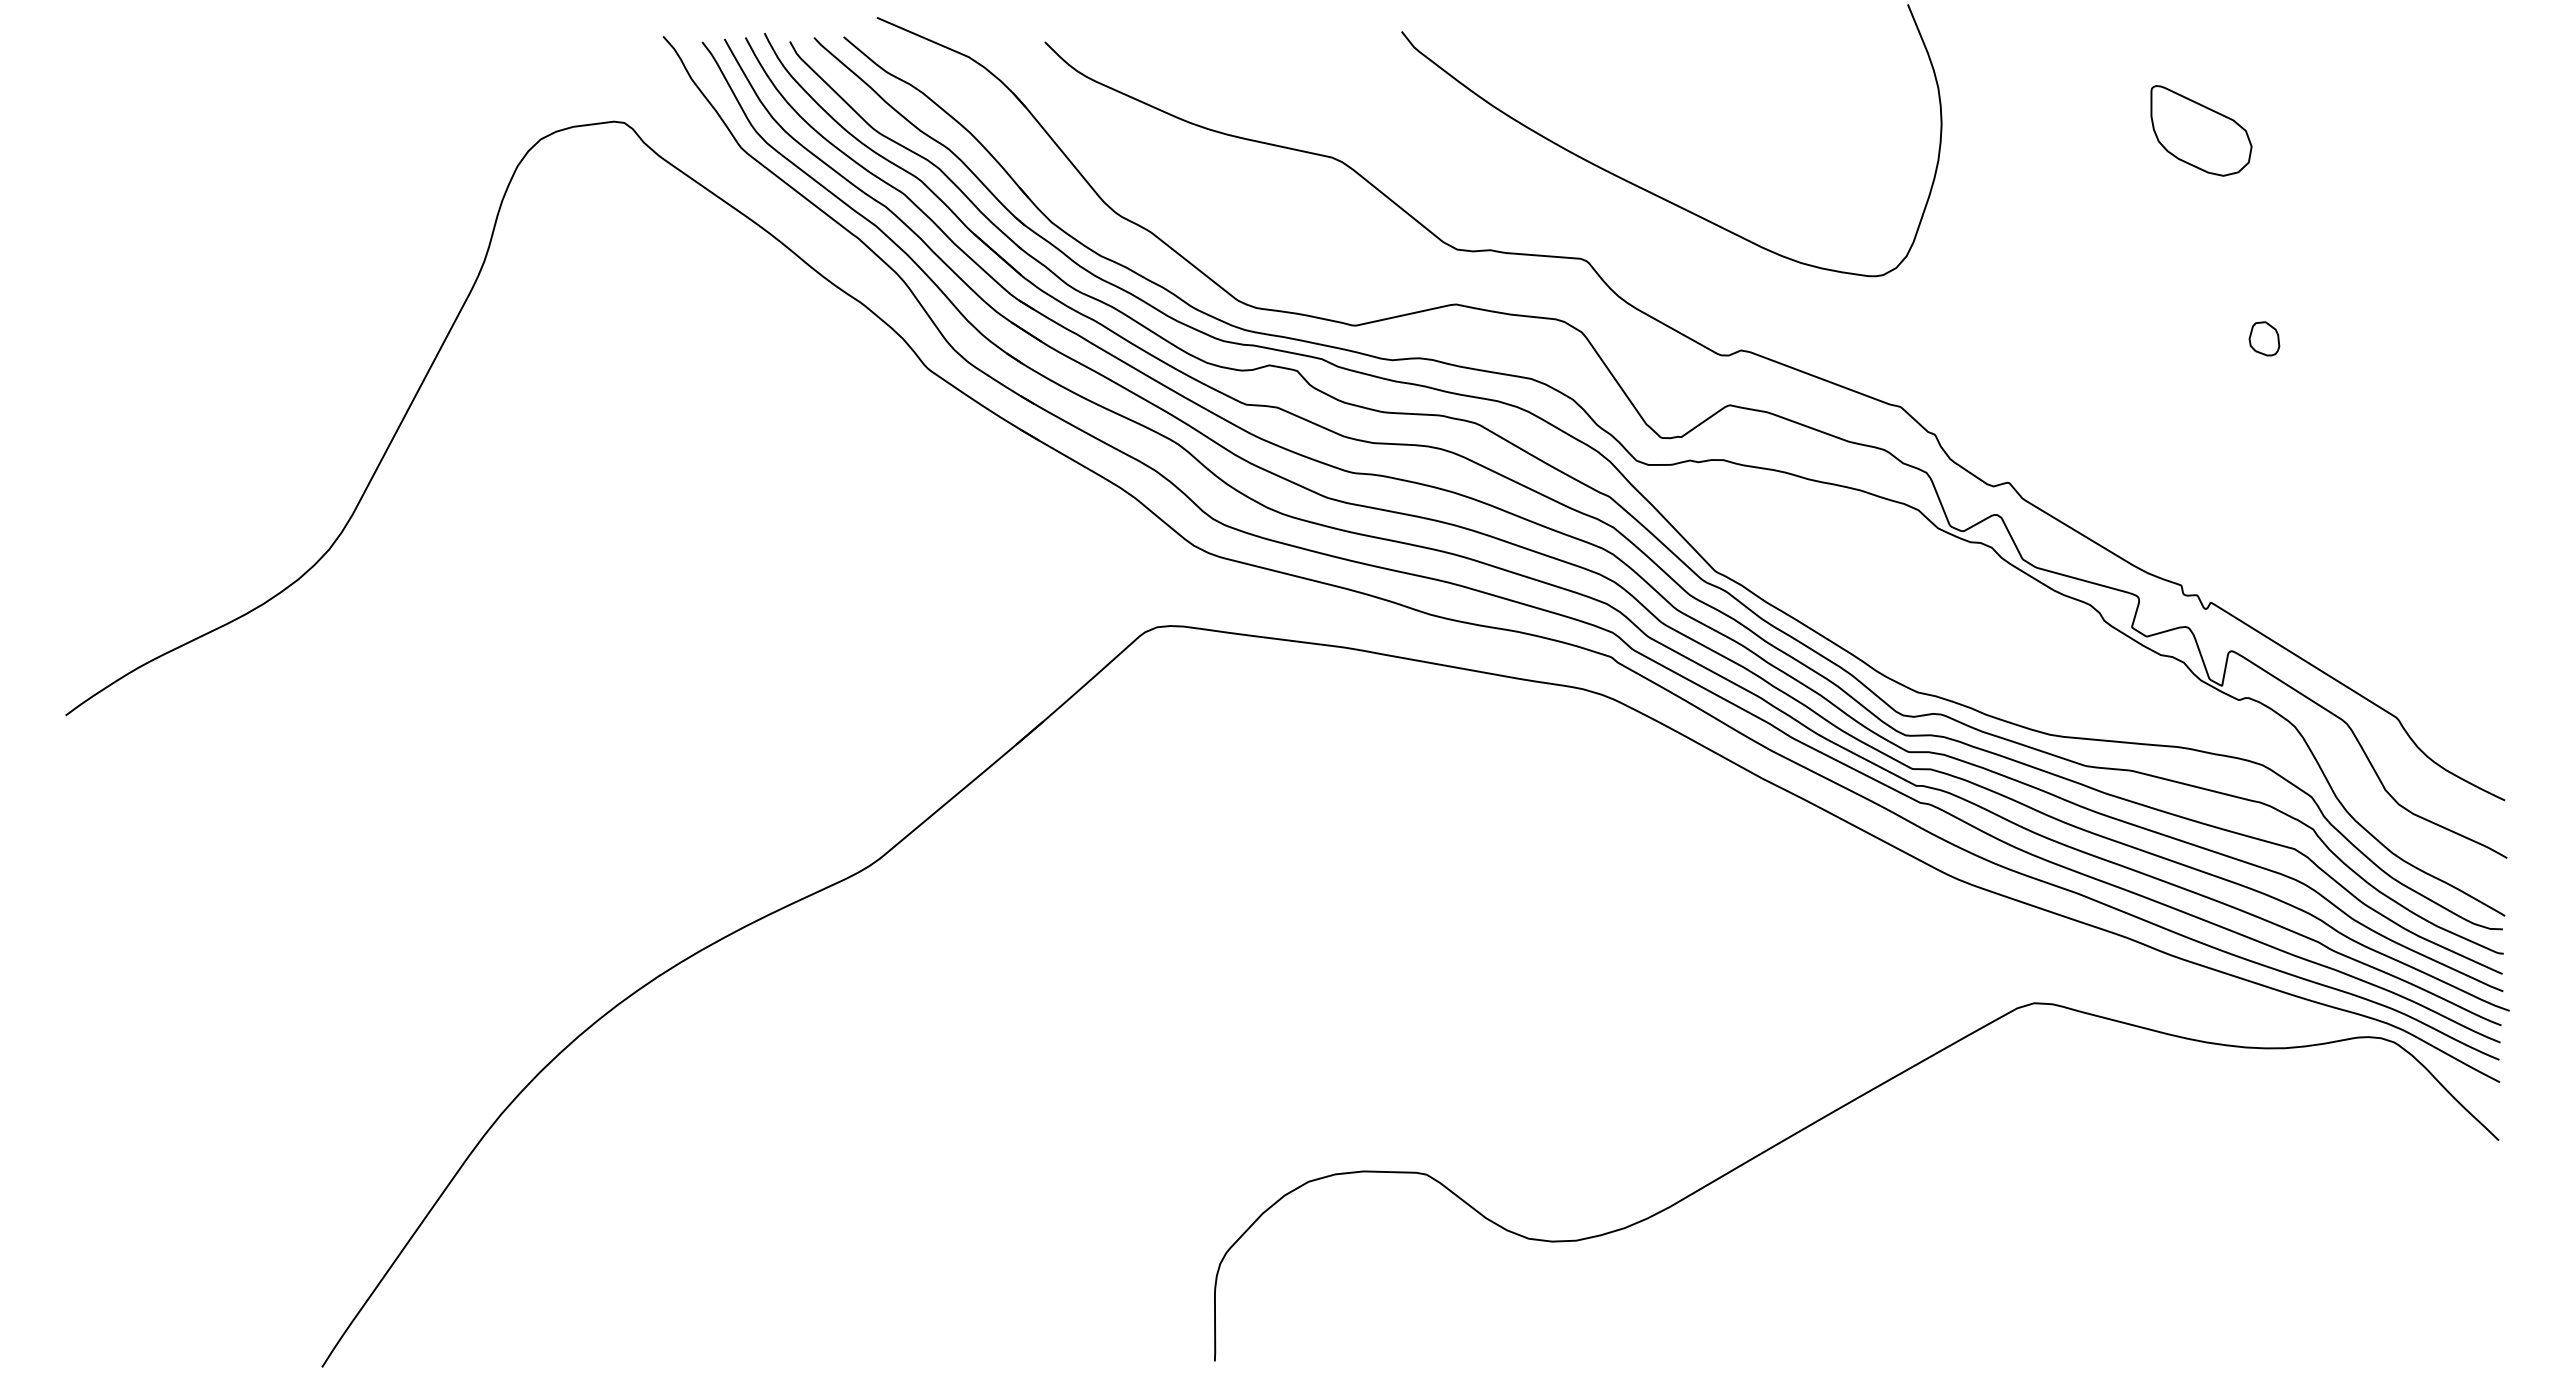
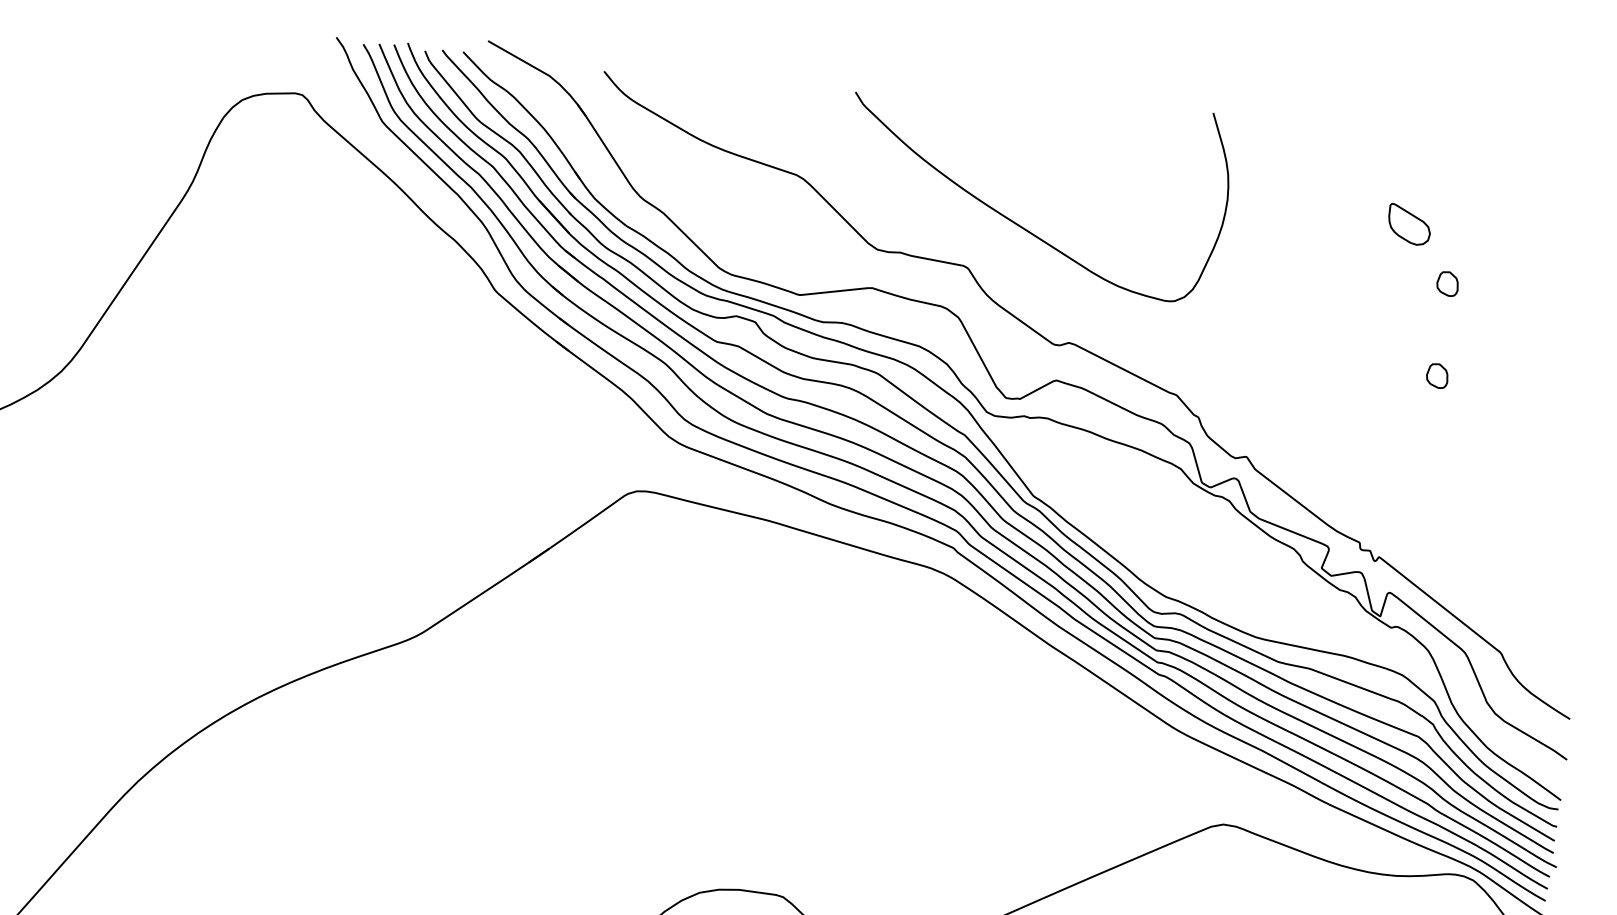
part: (2201, 130) -> (1409, 224), size x0.6
part: (2264, 207) -> (1447, 283), added

